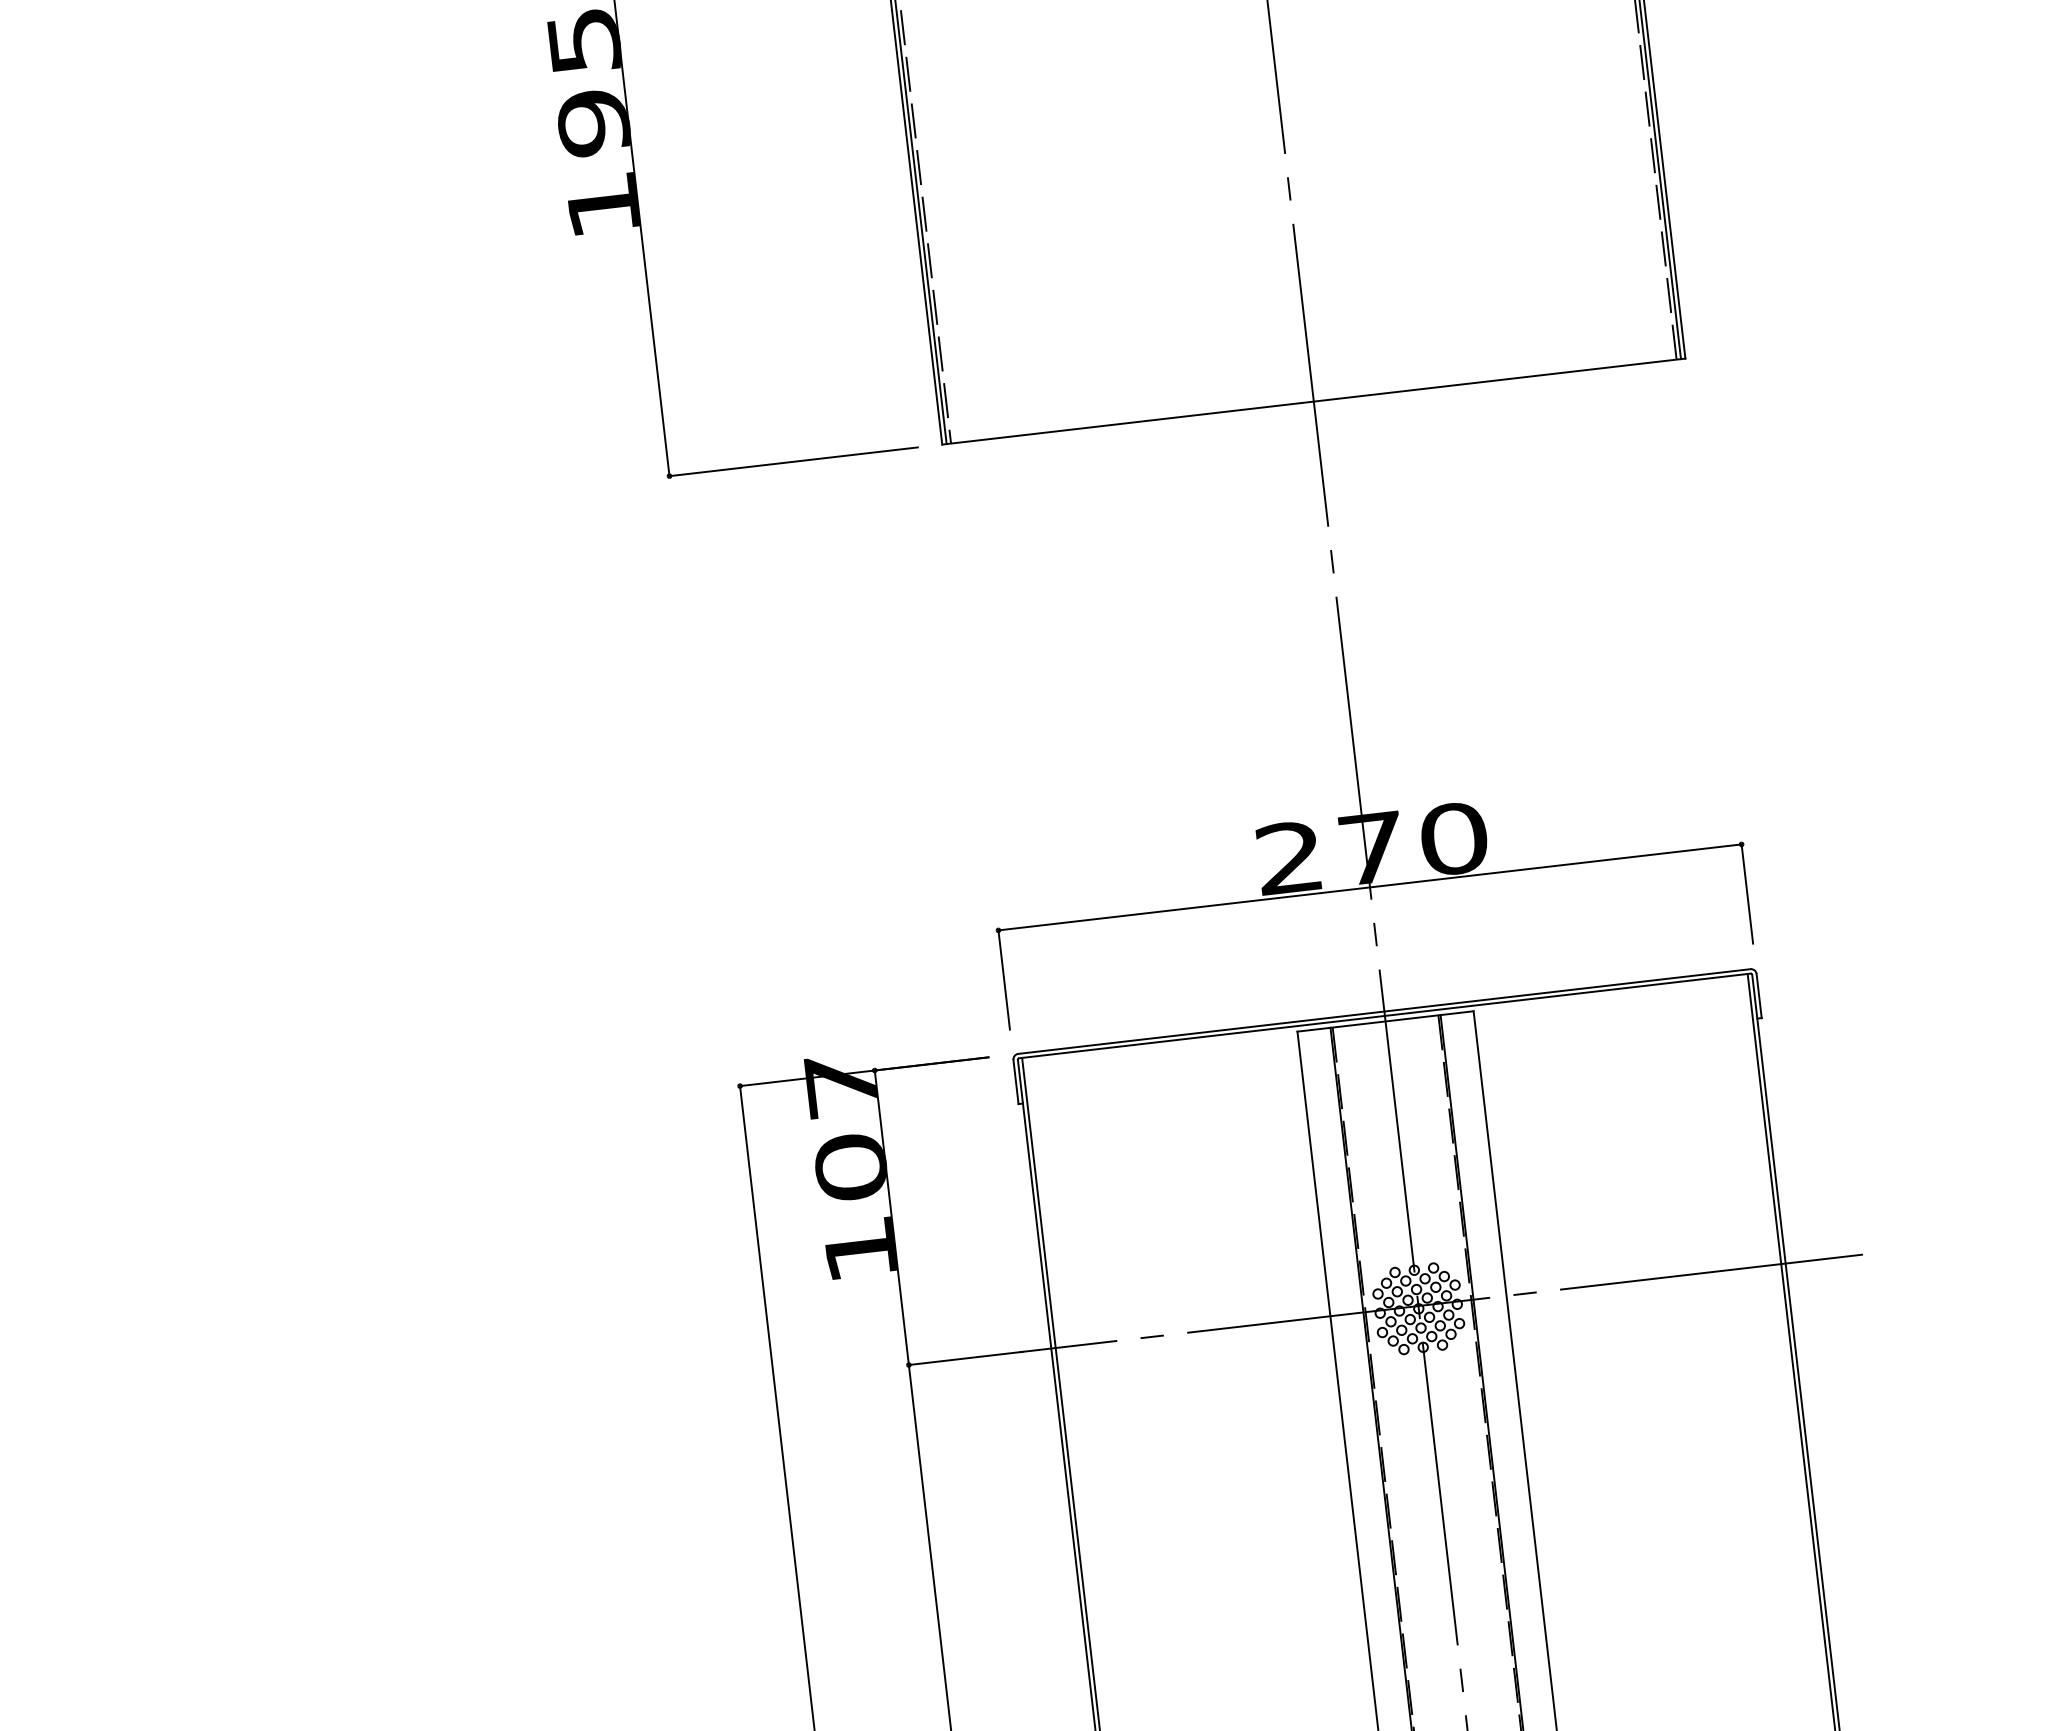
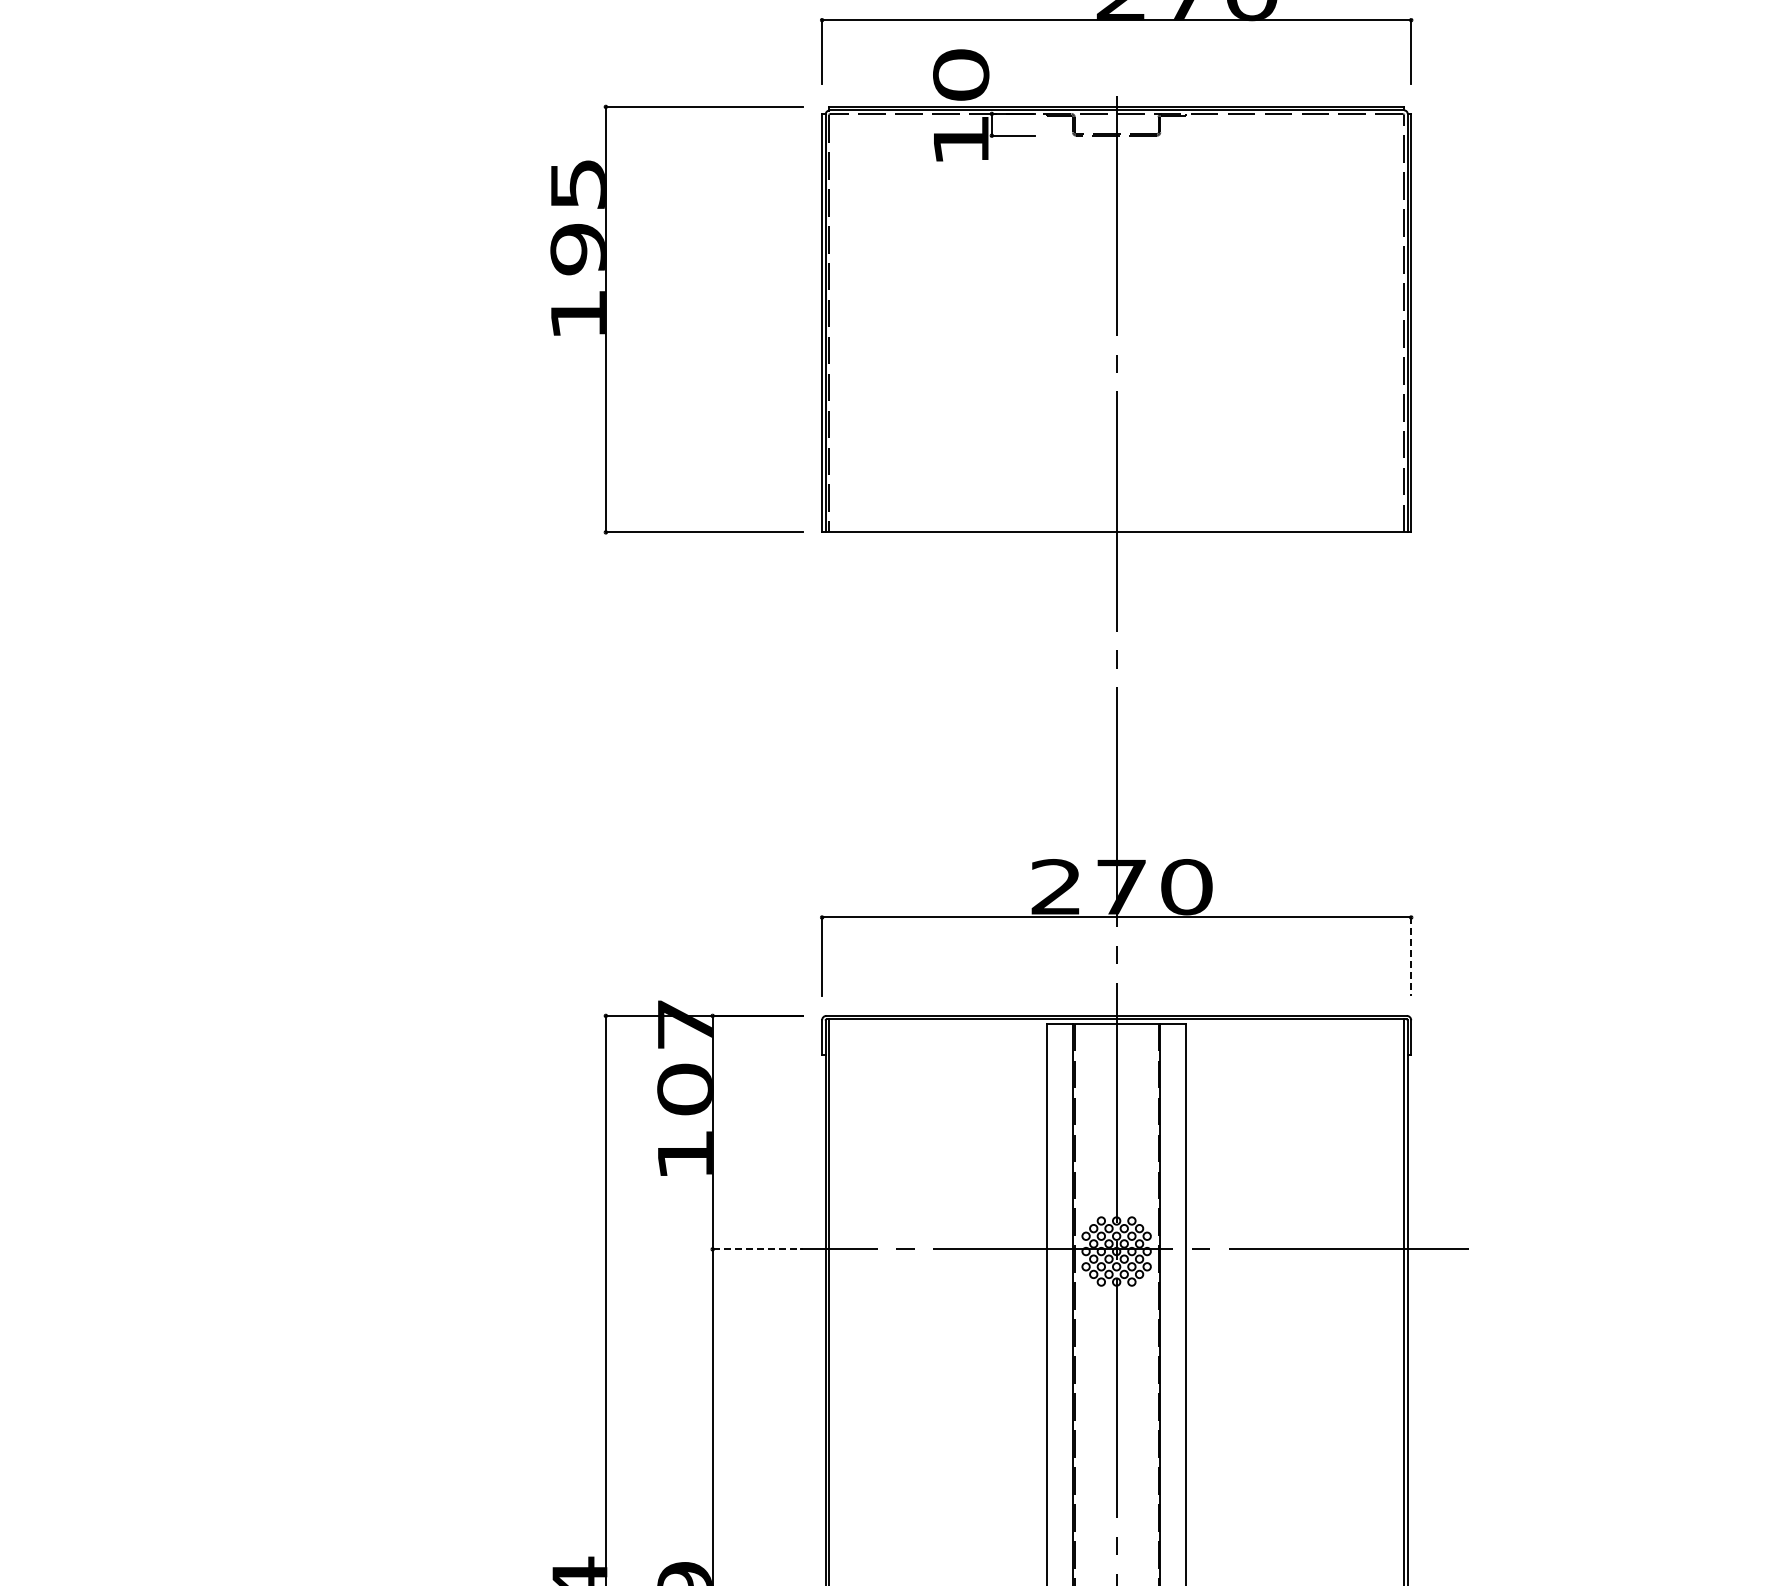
line: (1747, 894) -> (1411, 957), solid -> dashed
line: (966, 1358) -> (758, 1249), solid -> dashed

